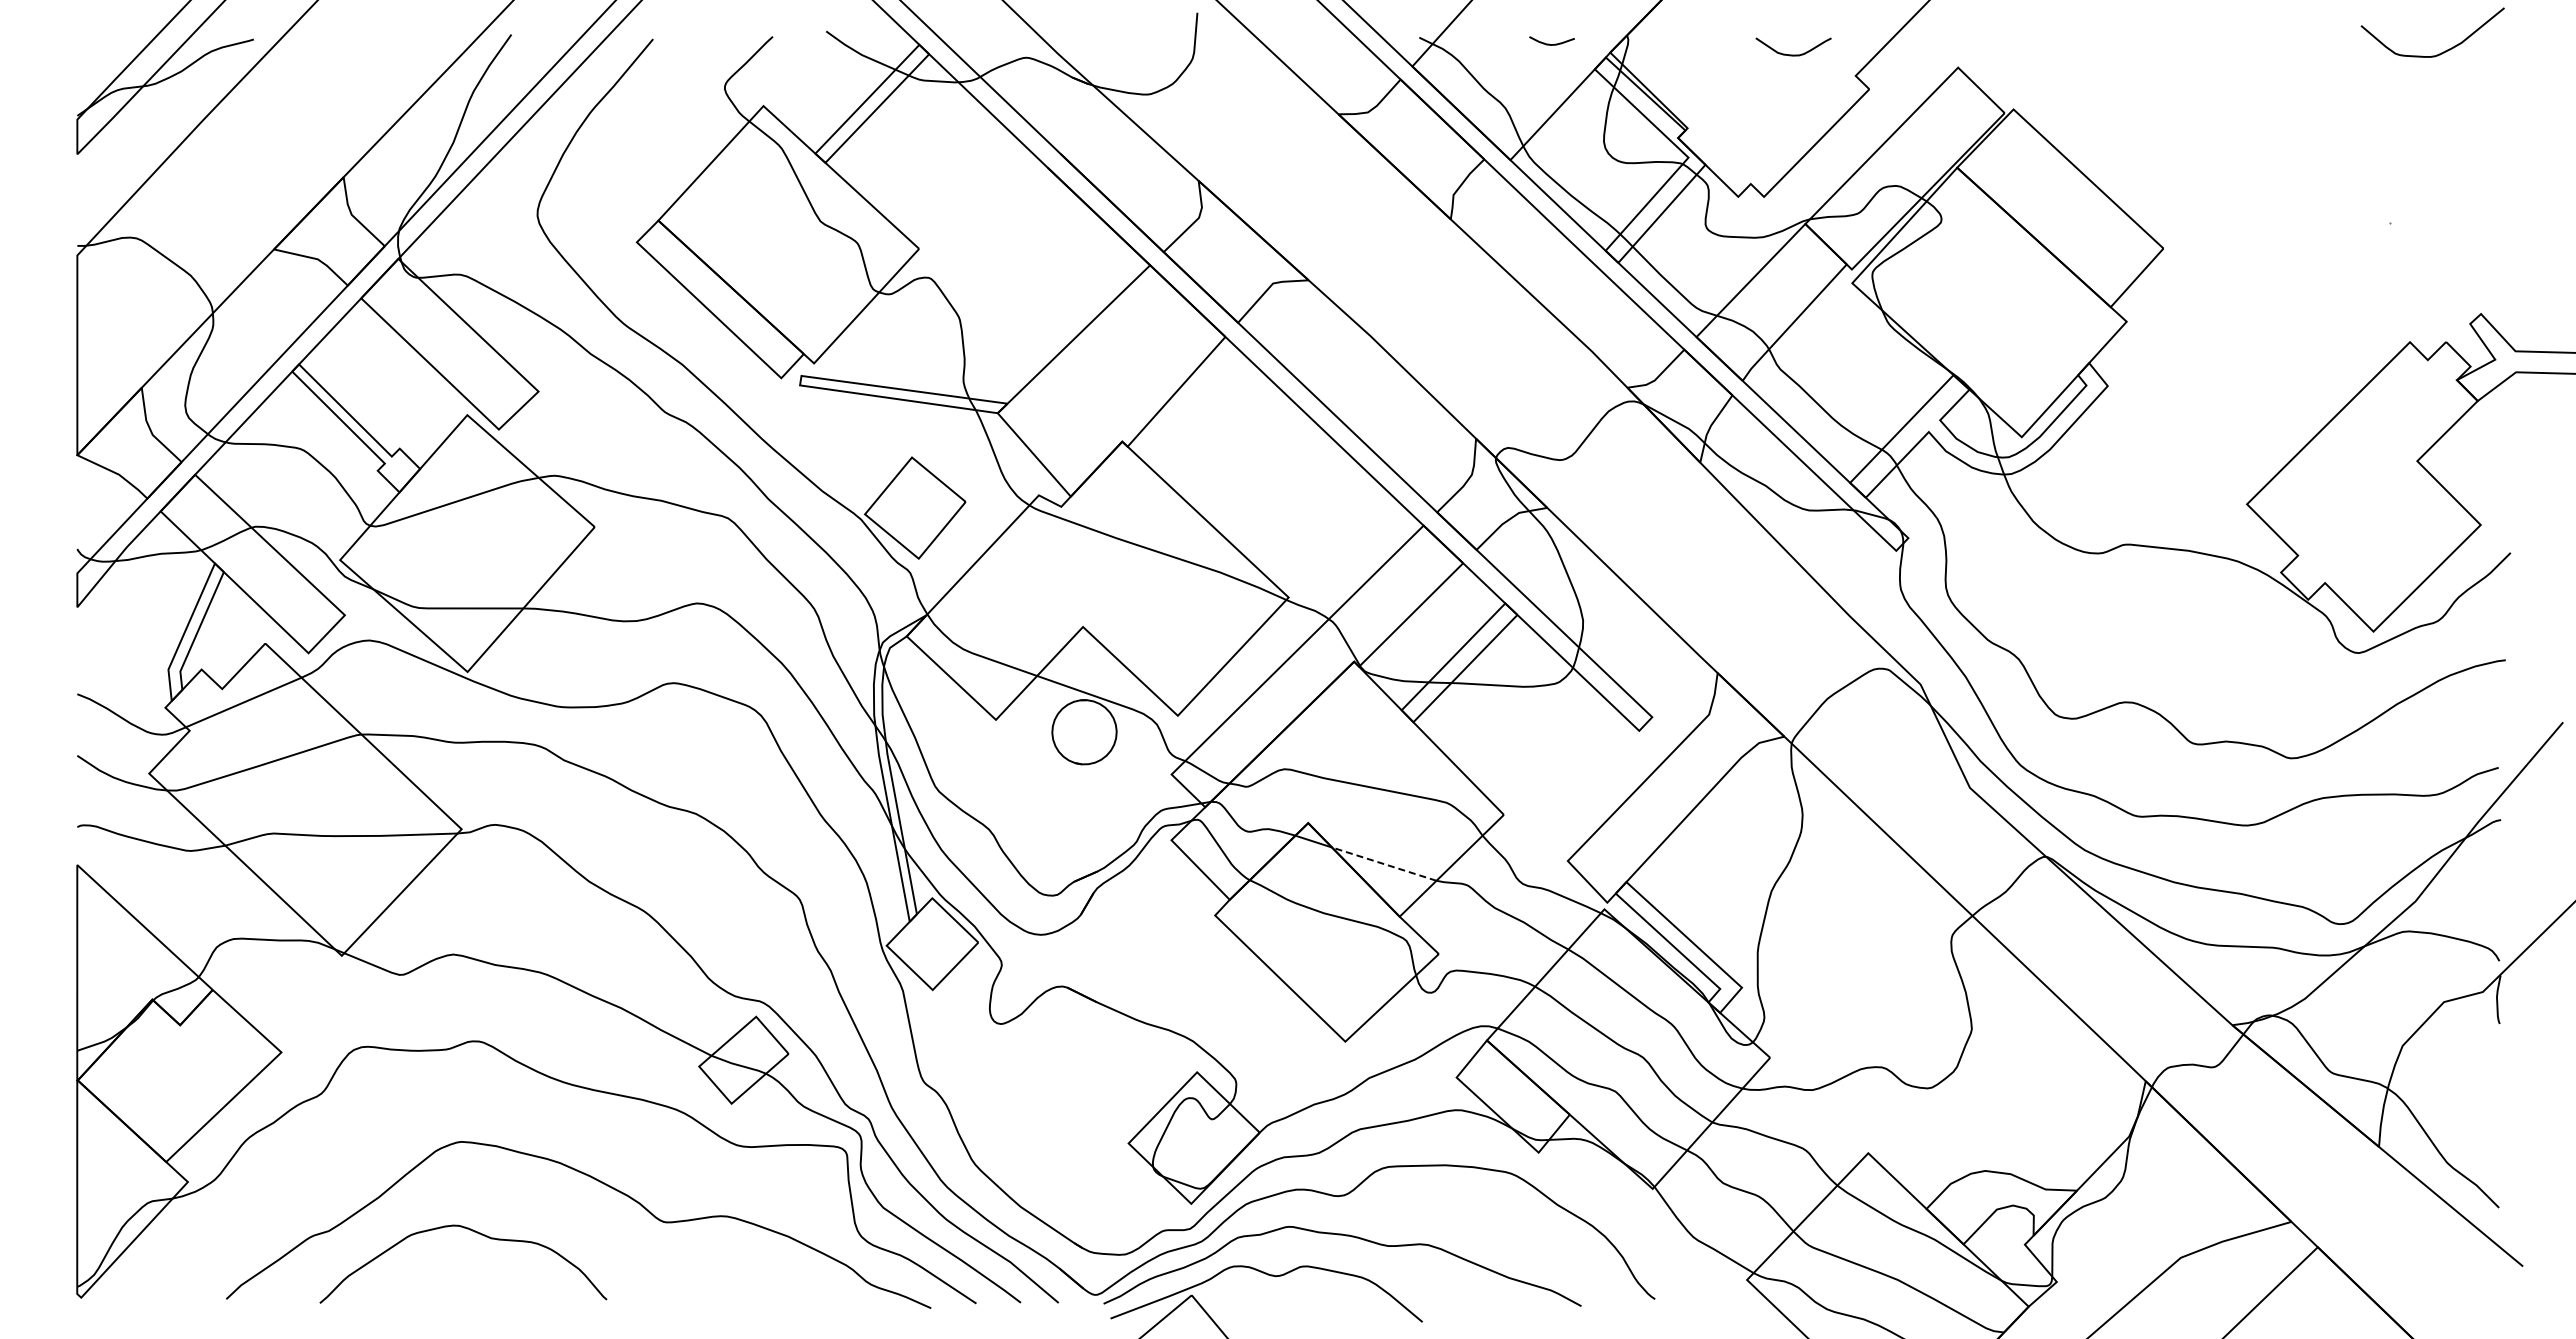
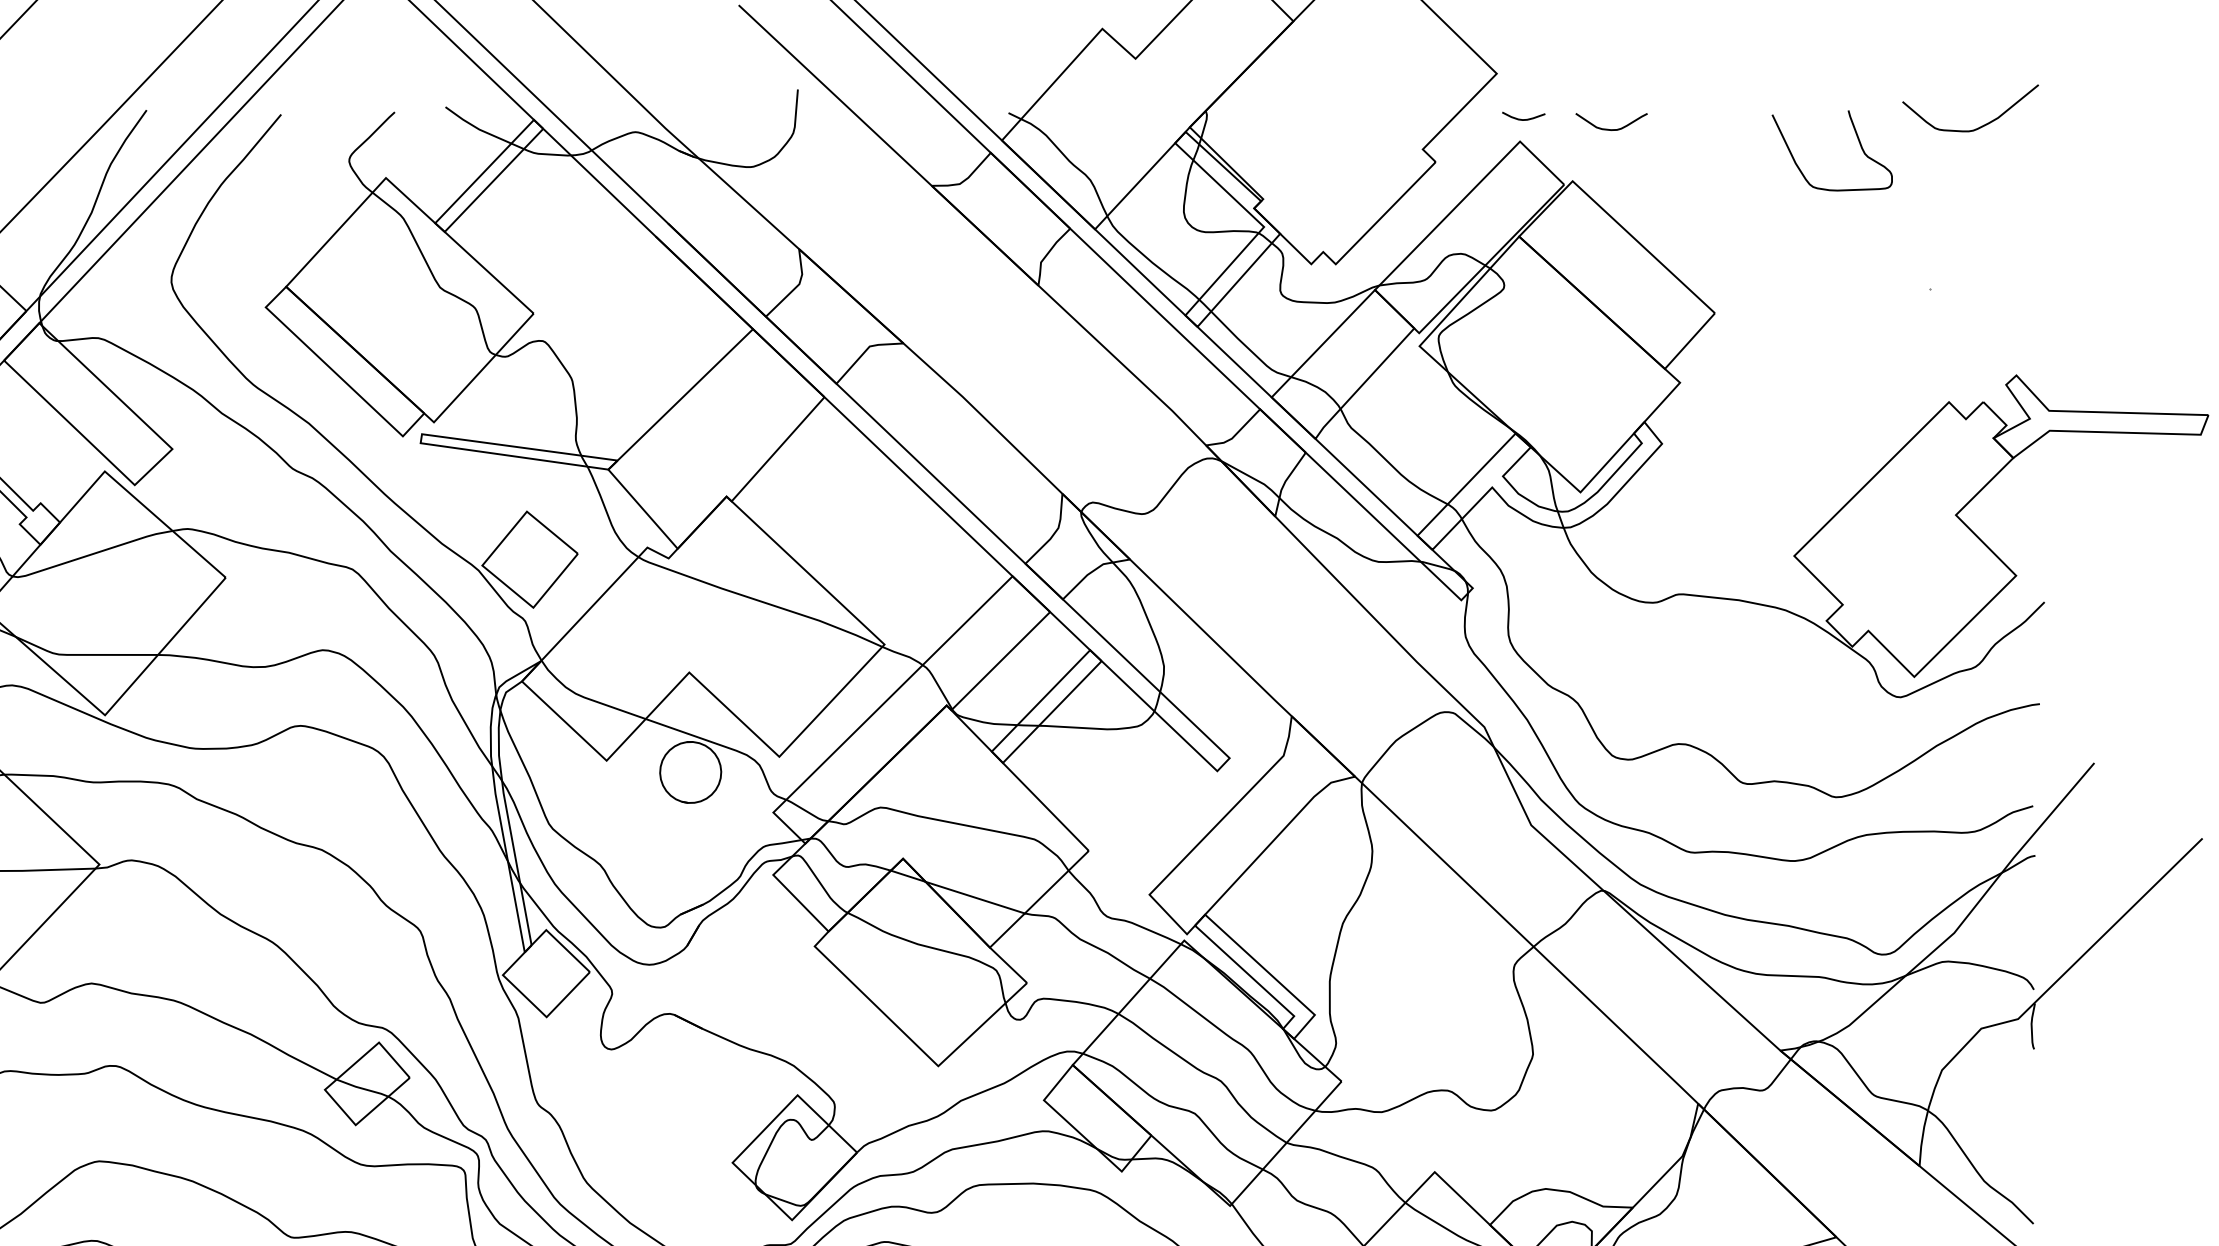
curve: (1549, 43) -> (1521, 118), moved
curve: (1793, 54) -> (1611, 129), moved
curve: (2314, 67) -> (1858, 141), added
line: (1384, 864) -> (975, 898), dashed -> solid

